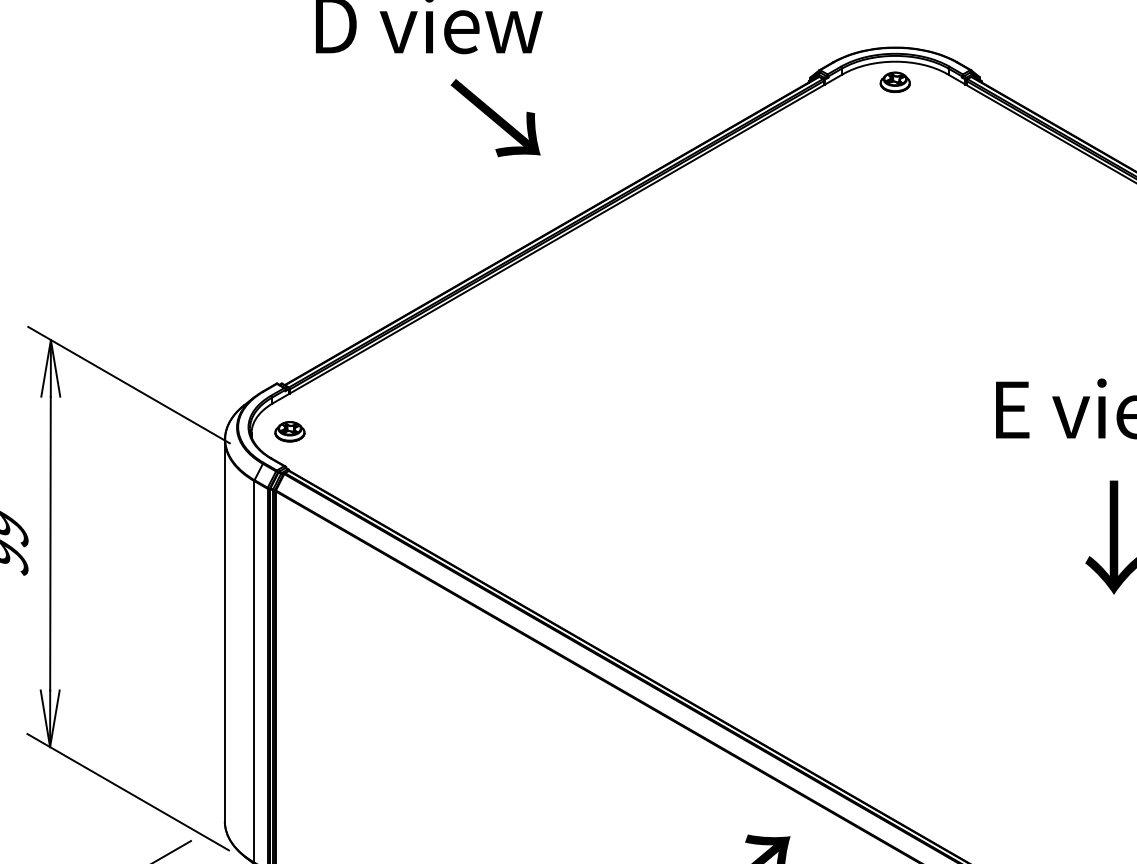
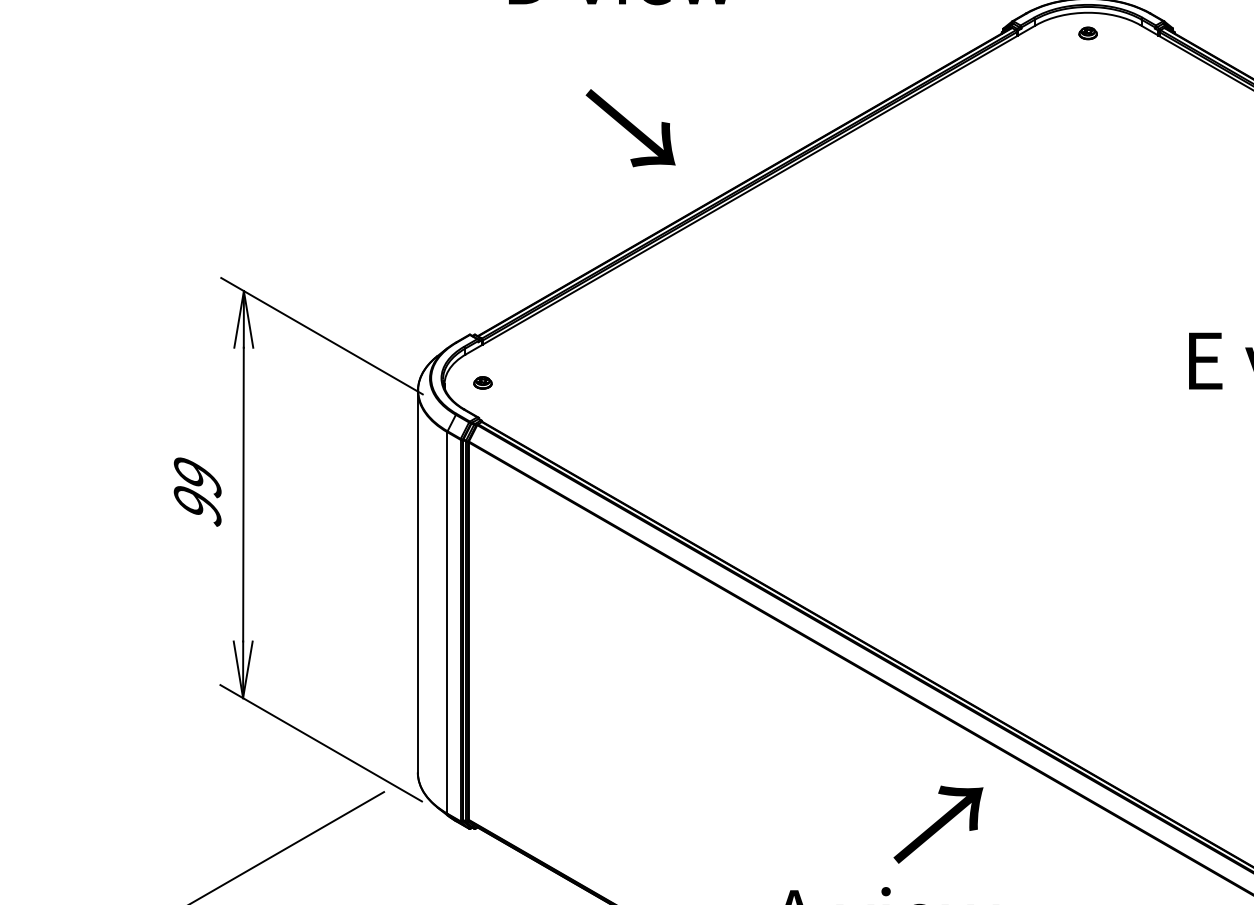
part: (894, 82) -> (1087, 33), size x0.6
text: (495, 118) -> (630, 128), moved
part: (289, 431) -> (482, 382), size x0.6

